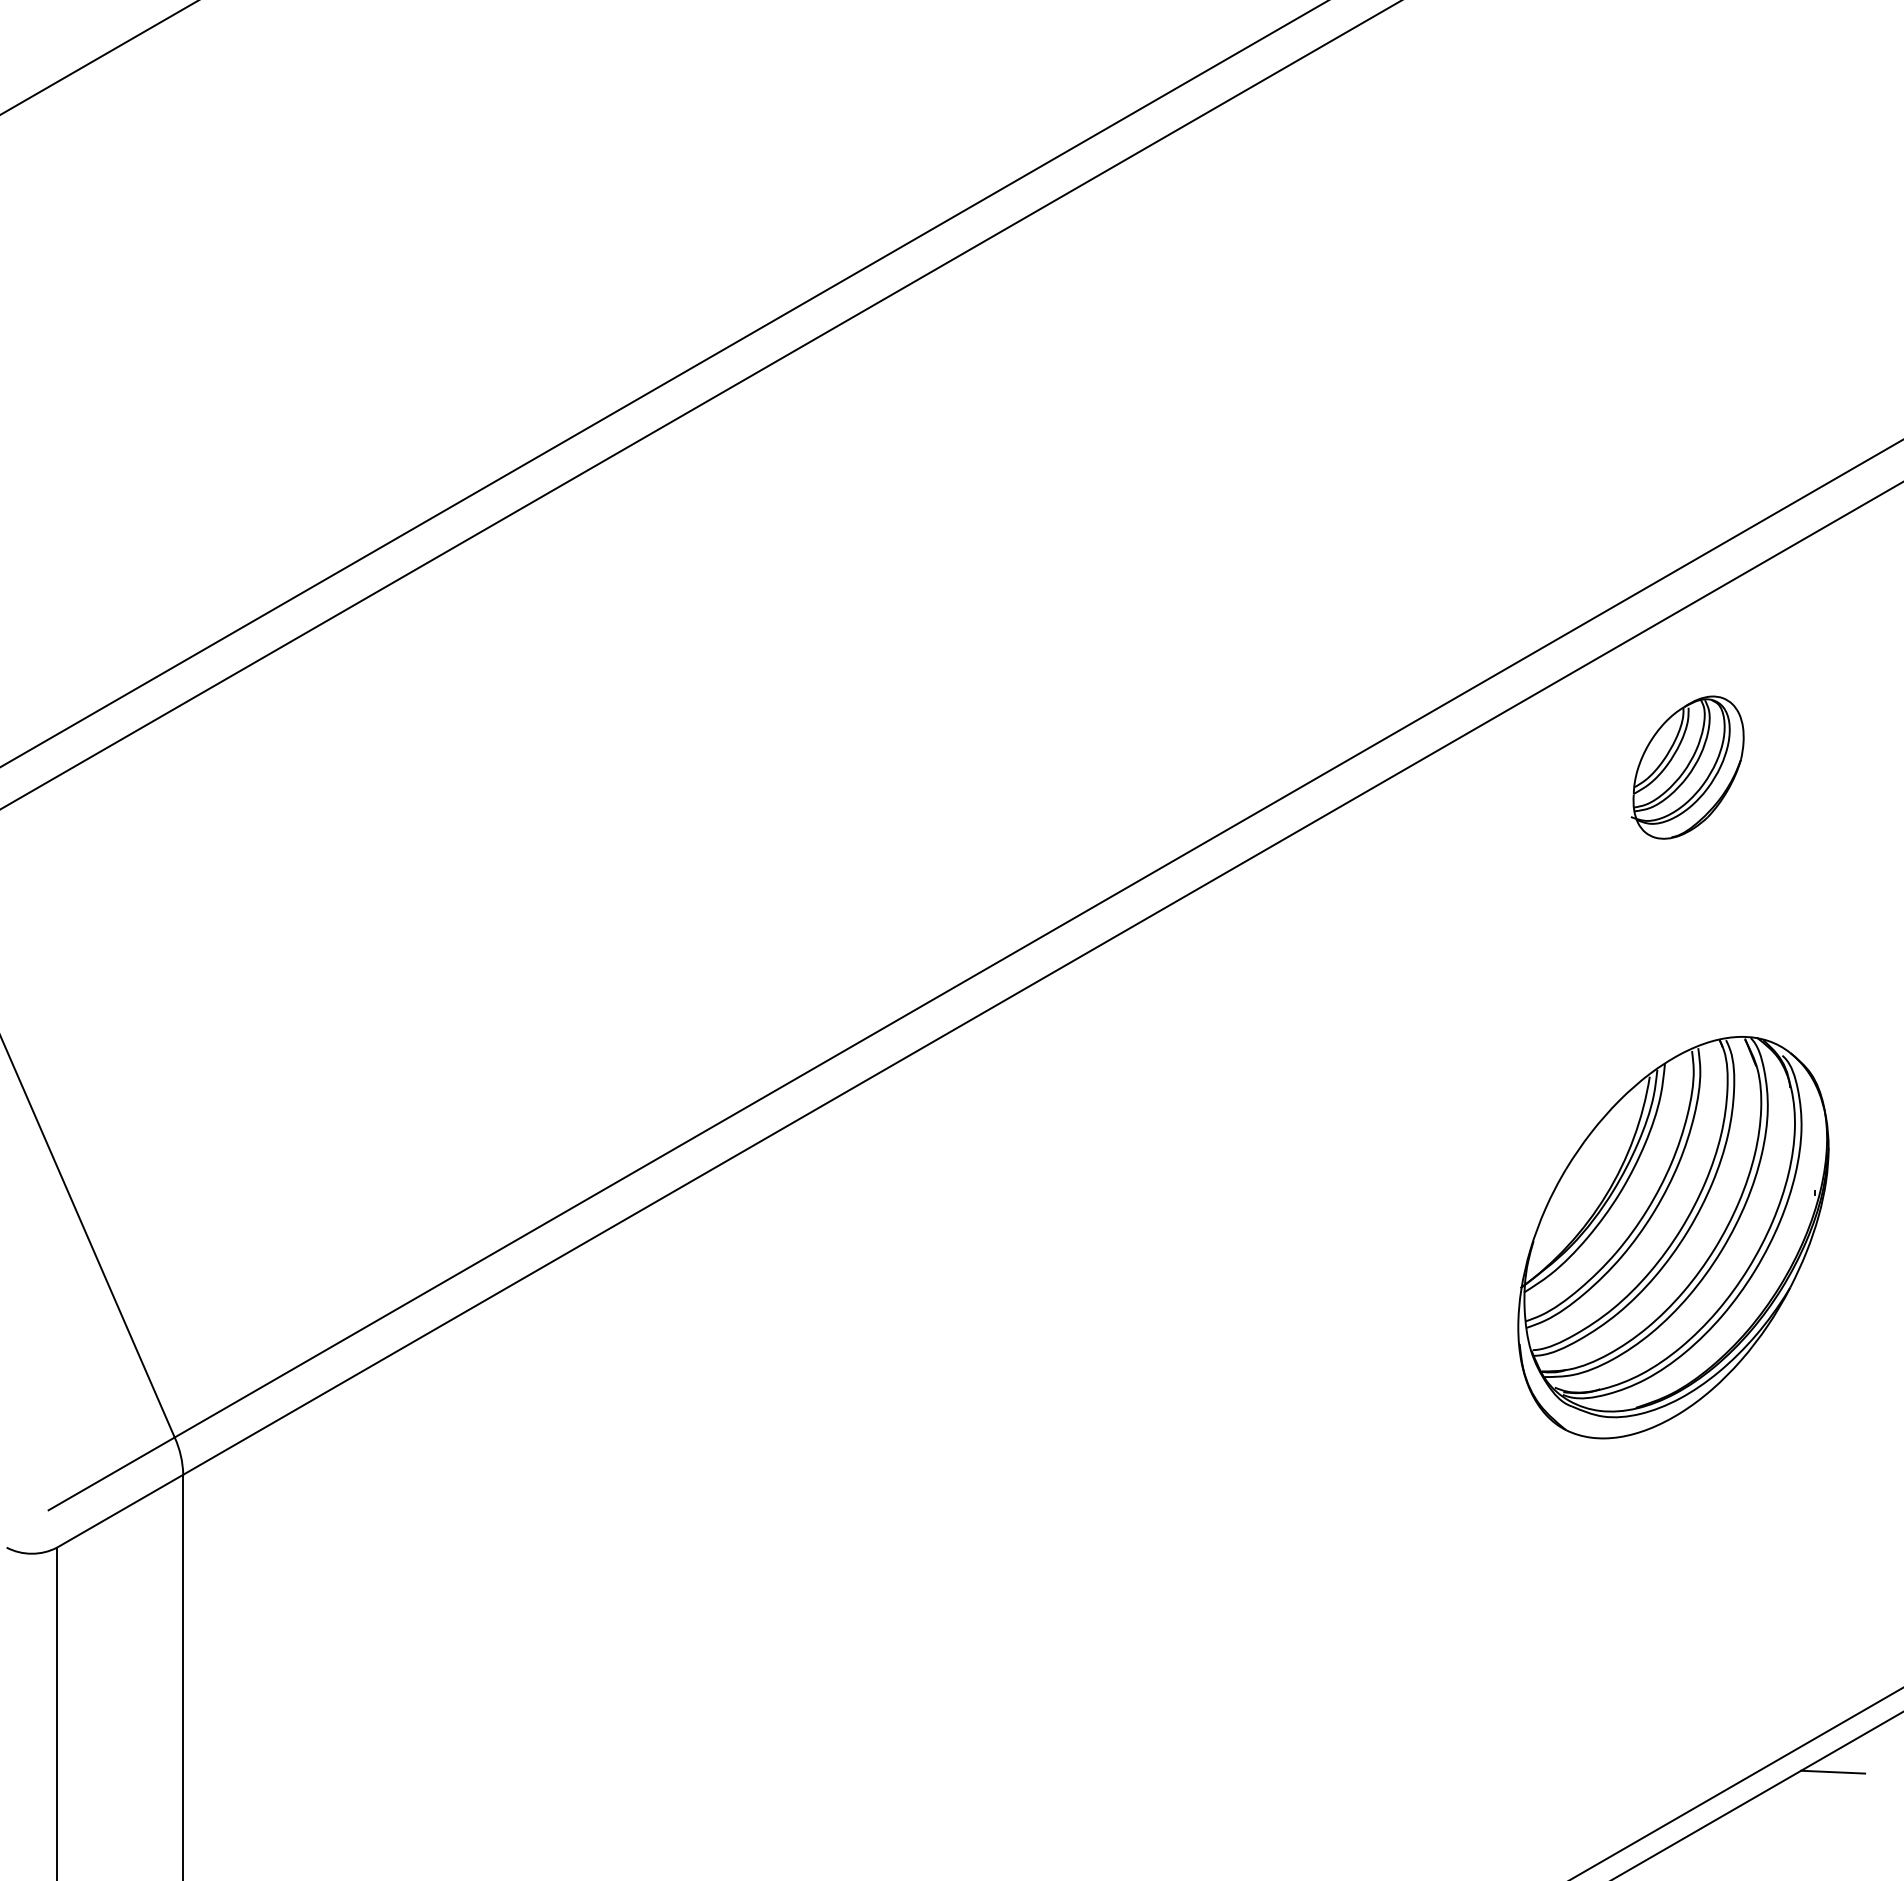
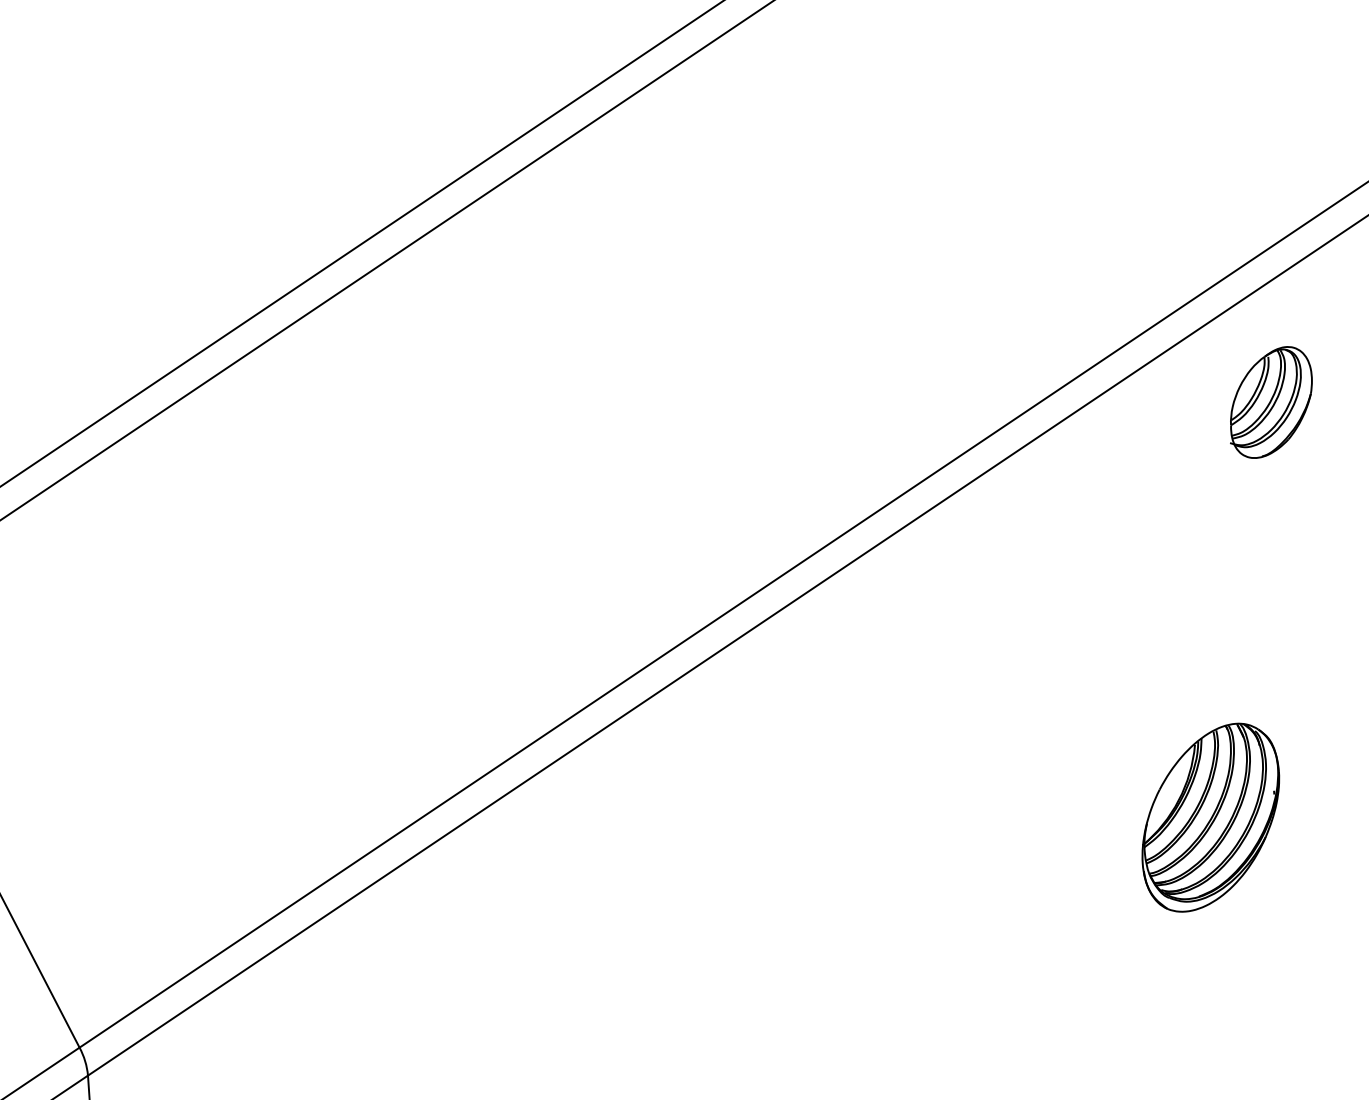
part: (1687, 767) -> (1270, 402), moved
part: (1673, 1237) -> (1210, 817), size x0.6

